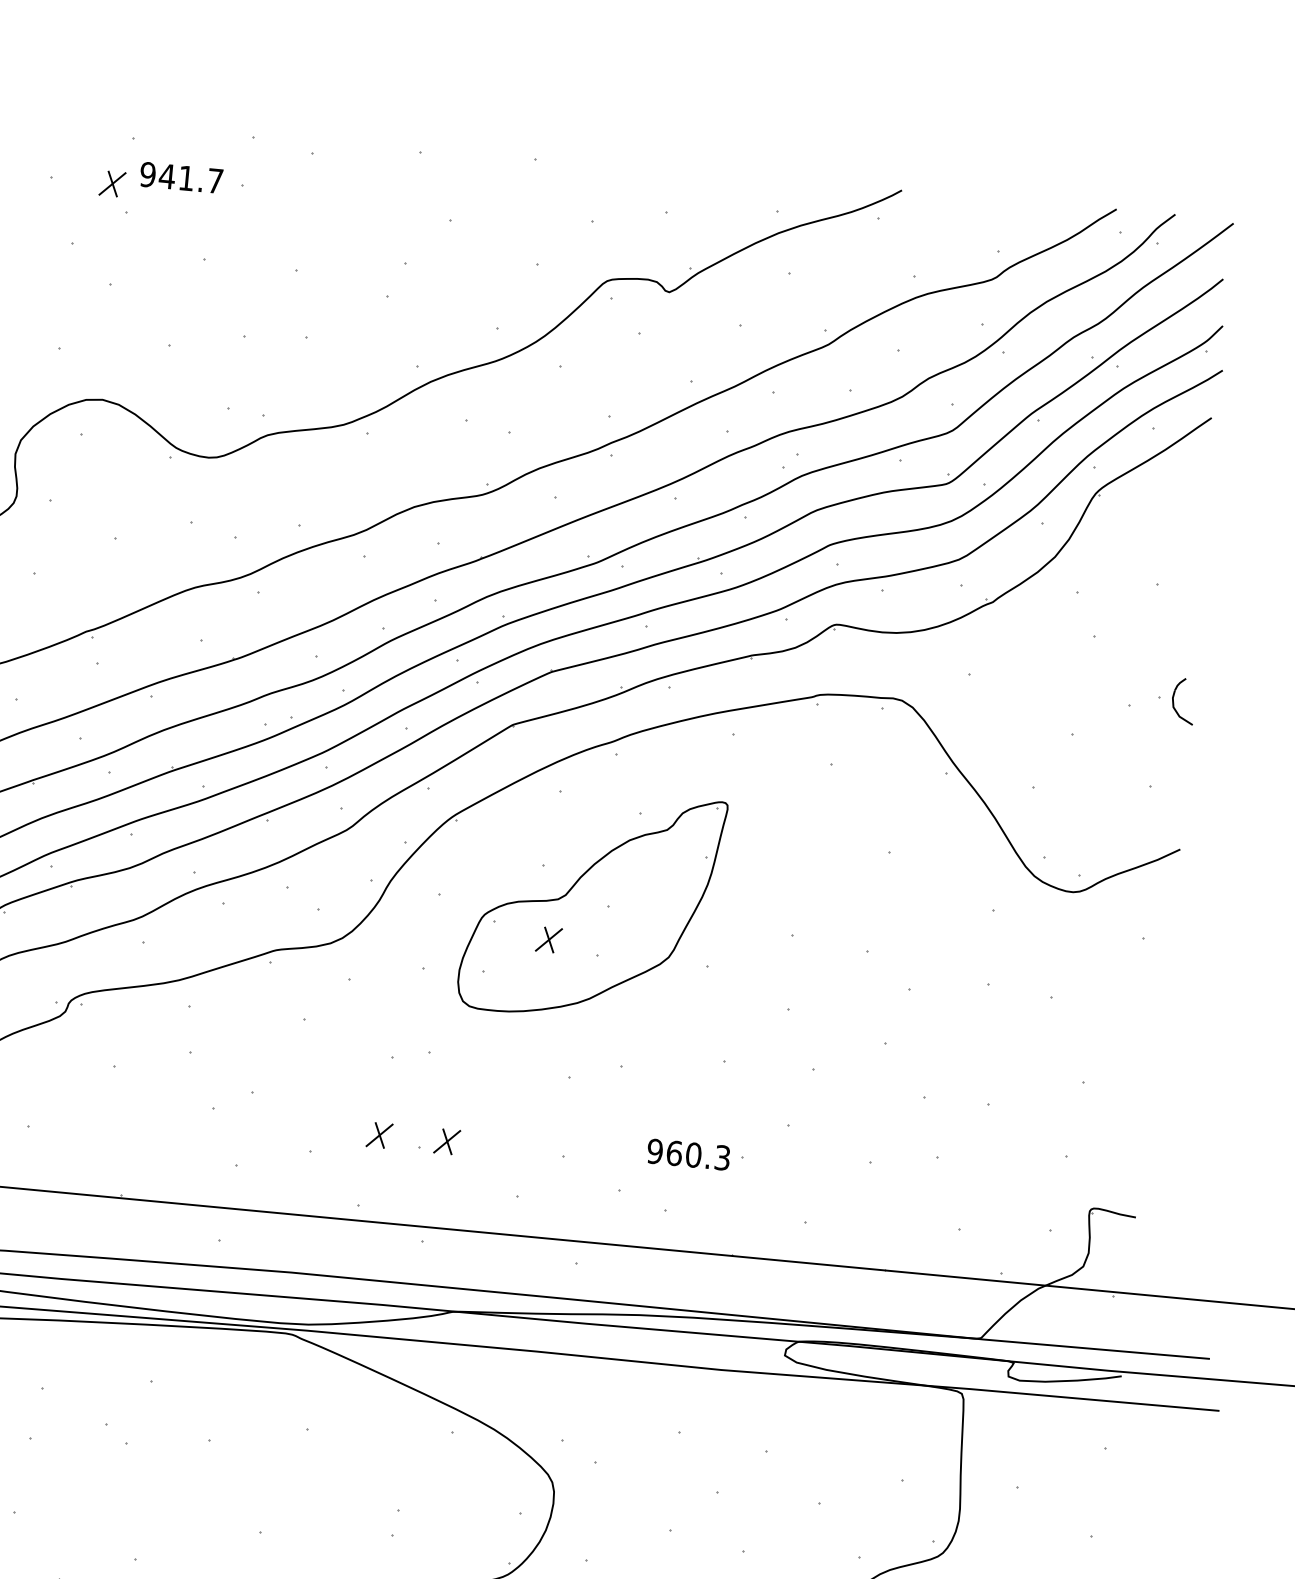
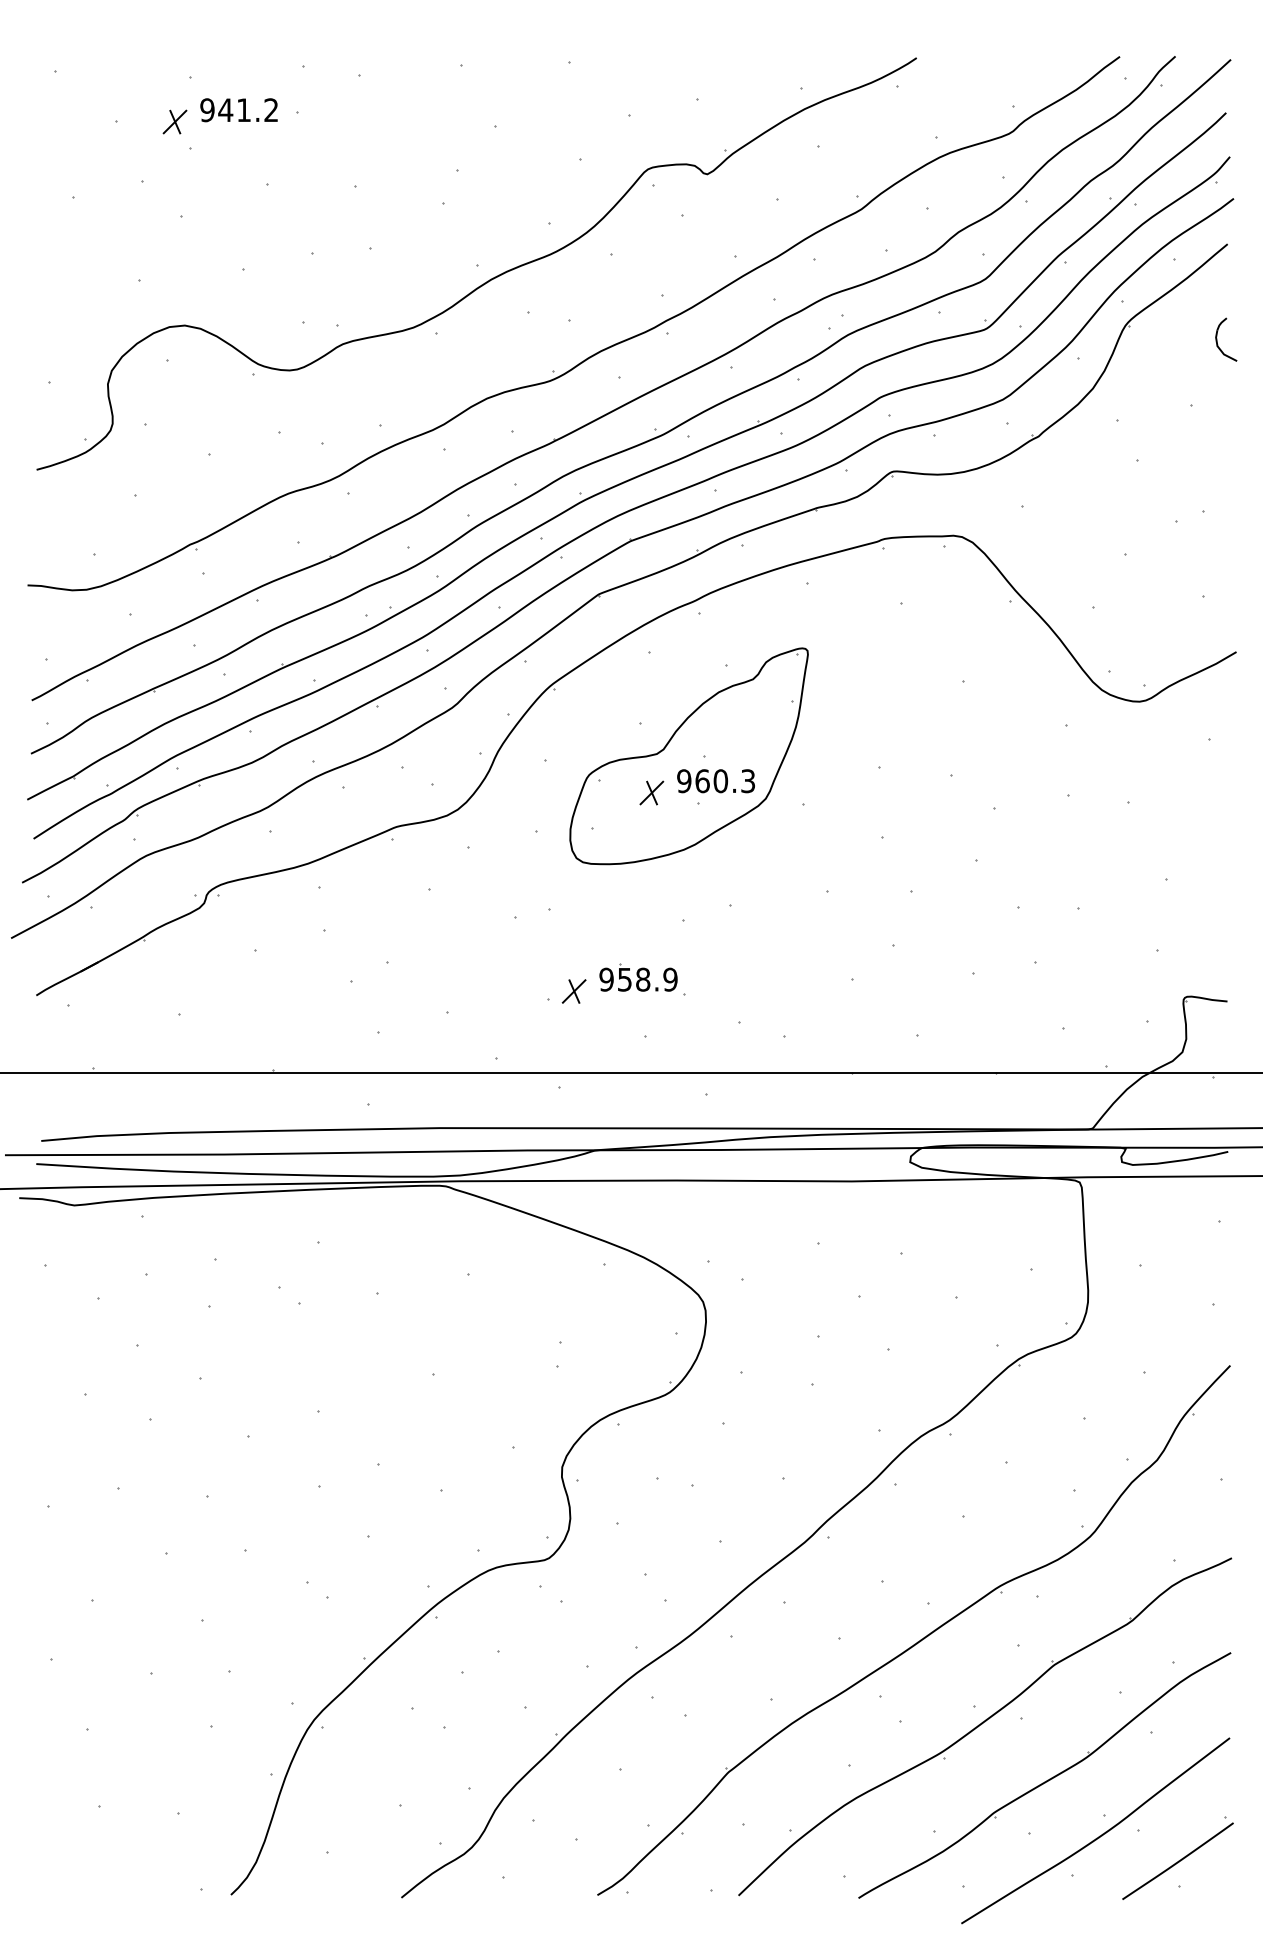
text: (215, 180) -> (271, 109), 941.7 -> 941.2
part: (1174, 700) -> (1217, 339), moved
part: (516, 1133) -> (638, 977), added
part: (378, 1135) -> (509, 991), removed
text: (688, 1154) -> (715, 781), moved

